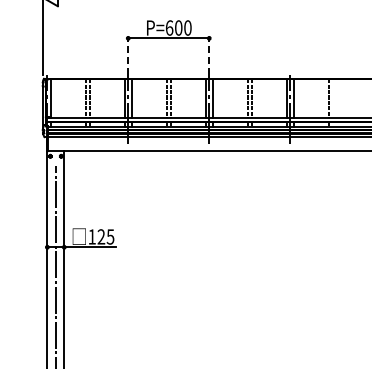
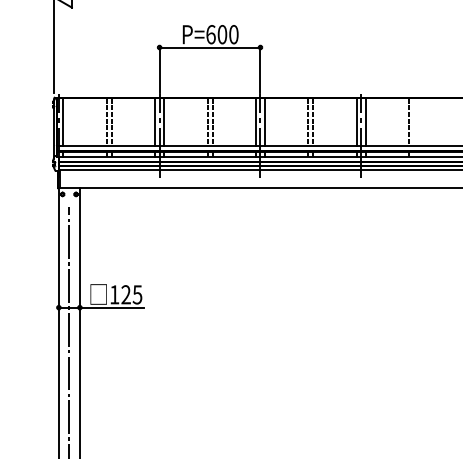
line: (128, 56) -> (159, 70), dashed -> solid
line: (209, 56) -> (260, 70), dashed -> solid

